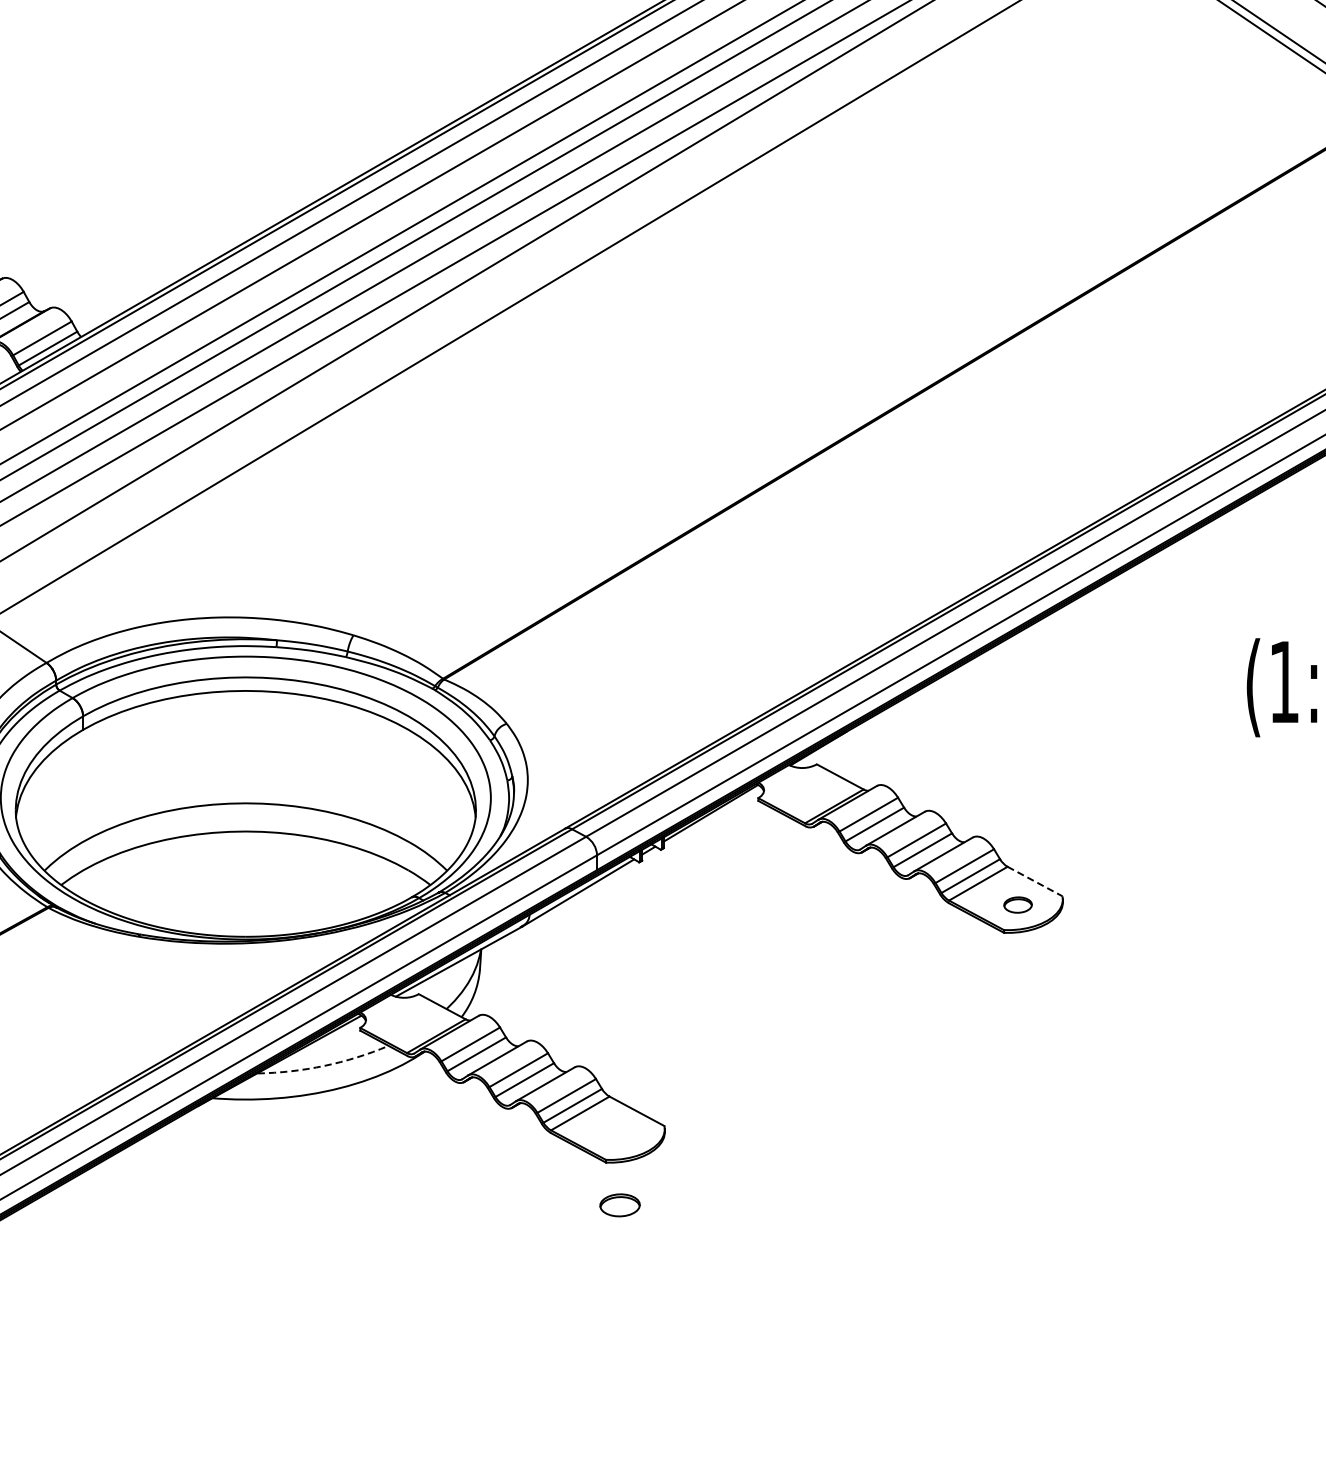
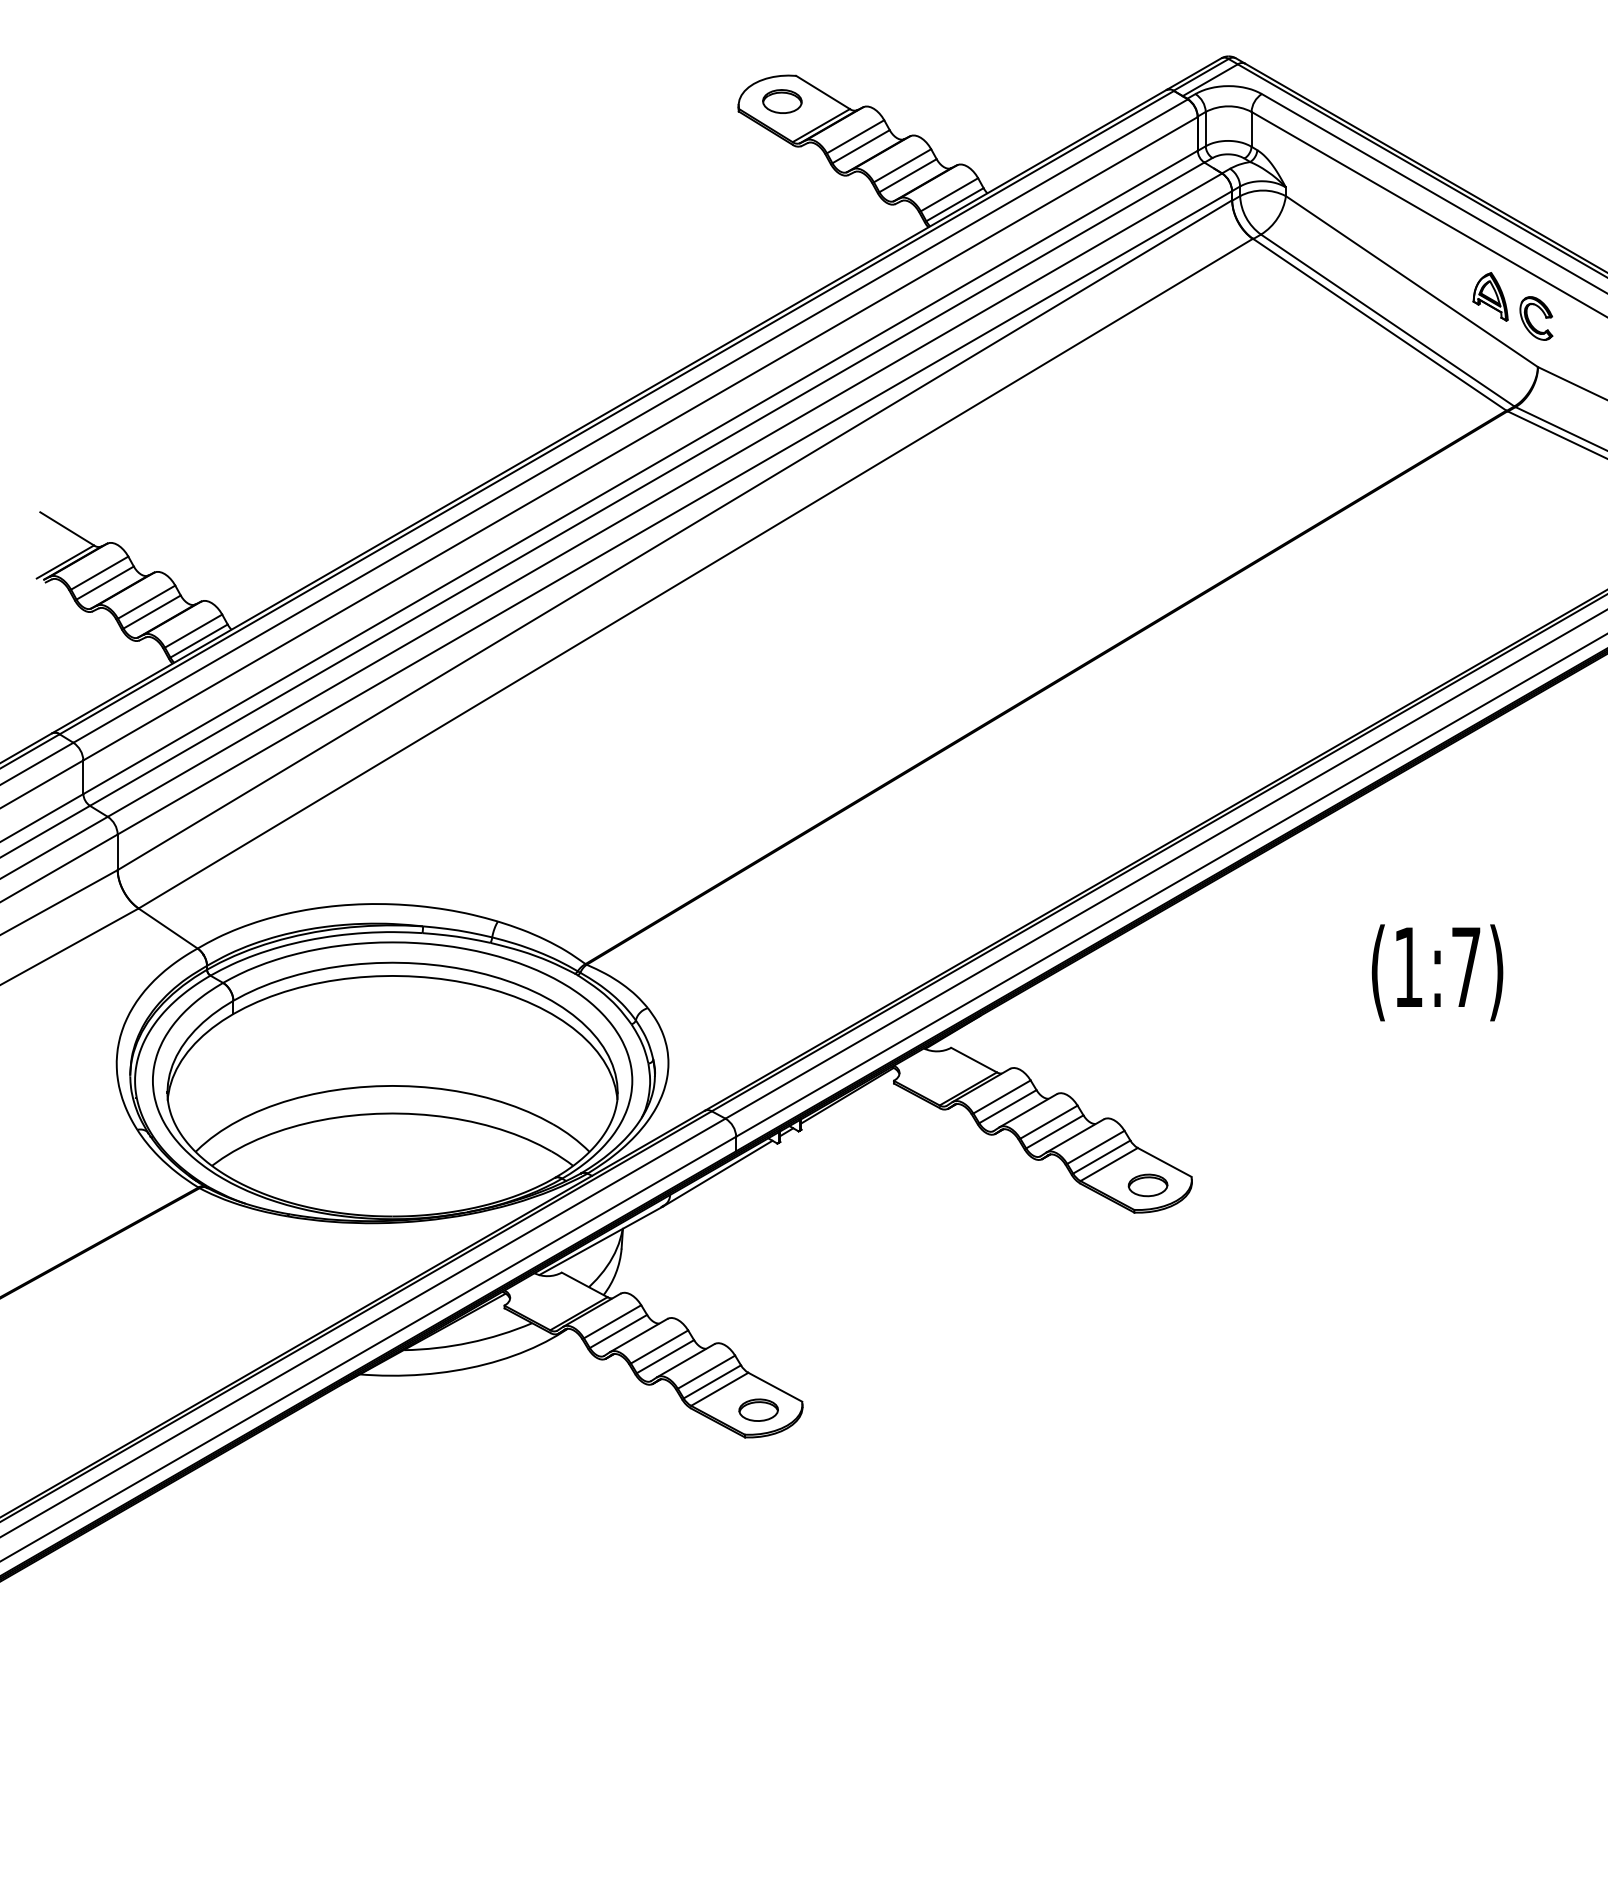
line: (1034, 881) -> (1164, 1162), dashed -> solid
part: (1017, 905) -> (1147, 1185), size x1.43
arc: (324, 1065) -> (469, 1342), dashed -> solid
part: (619, 1204) -> (758, 1409), moved

